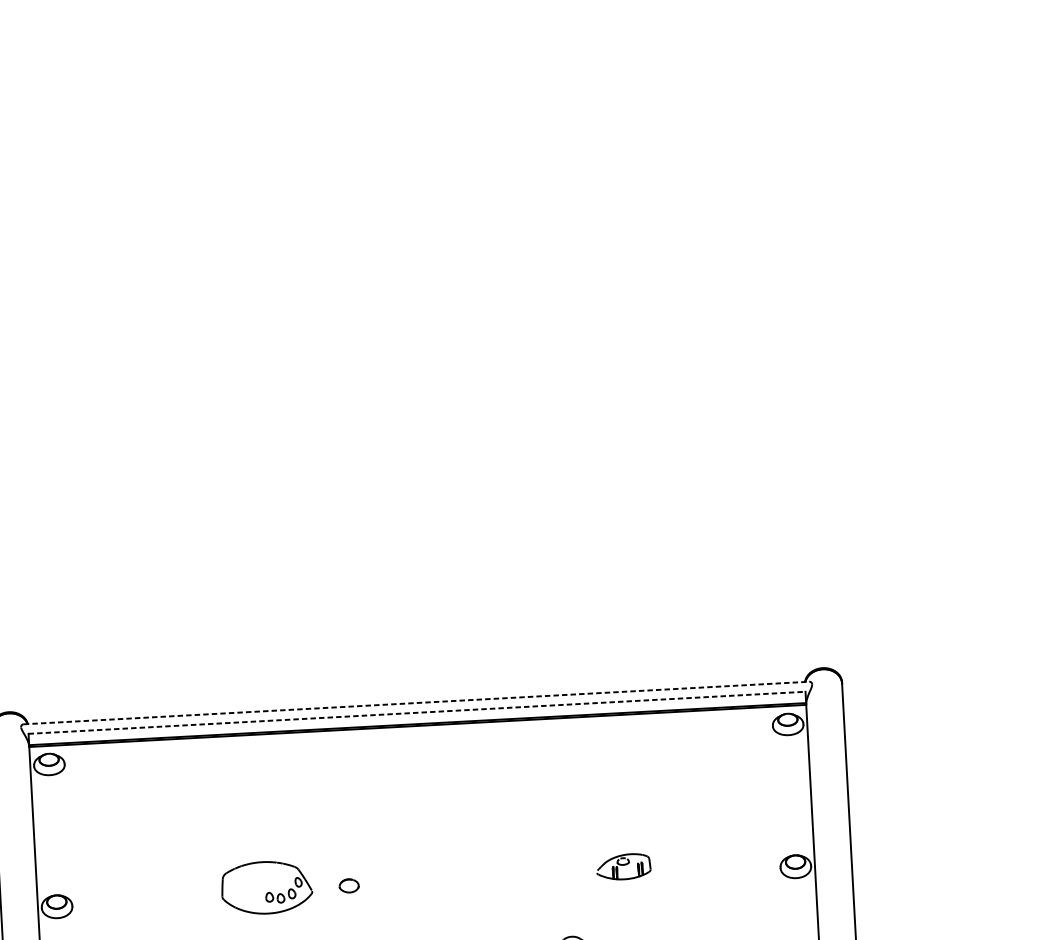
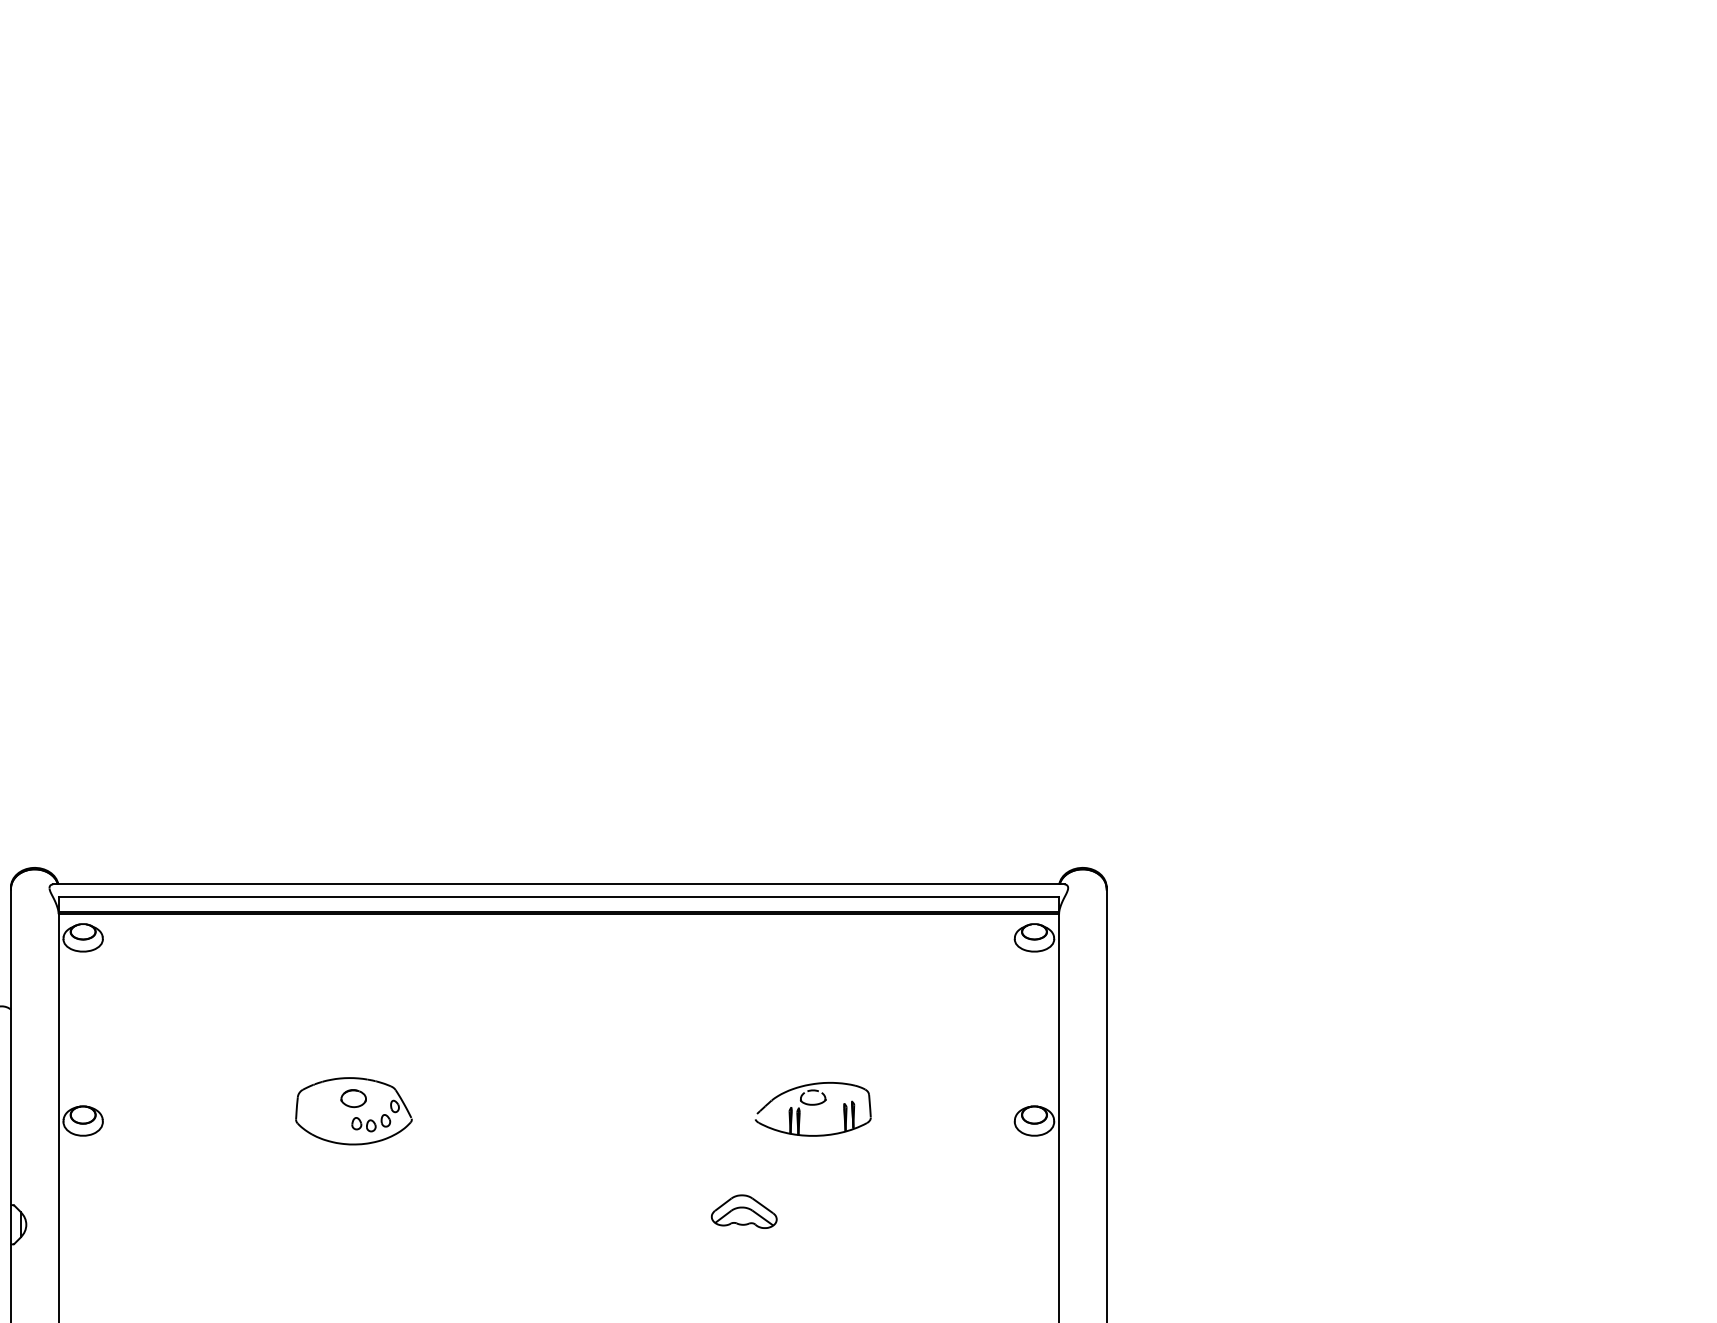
line: (416, 703) -> (558, 884), dashed -> solid
line: (417, 713) -> (559, 897), dashed -> solid
part: (623, 867) -> (813, 1109), size x1.67
part: (349, 885) -> (353, 1098), moved

